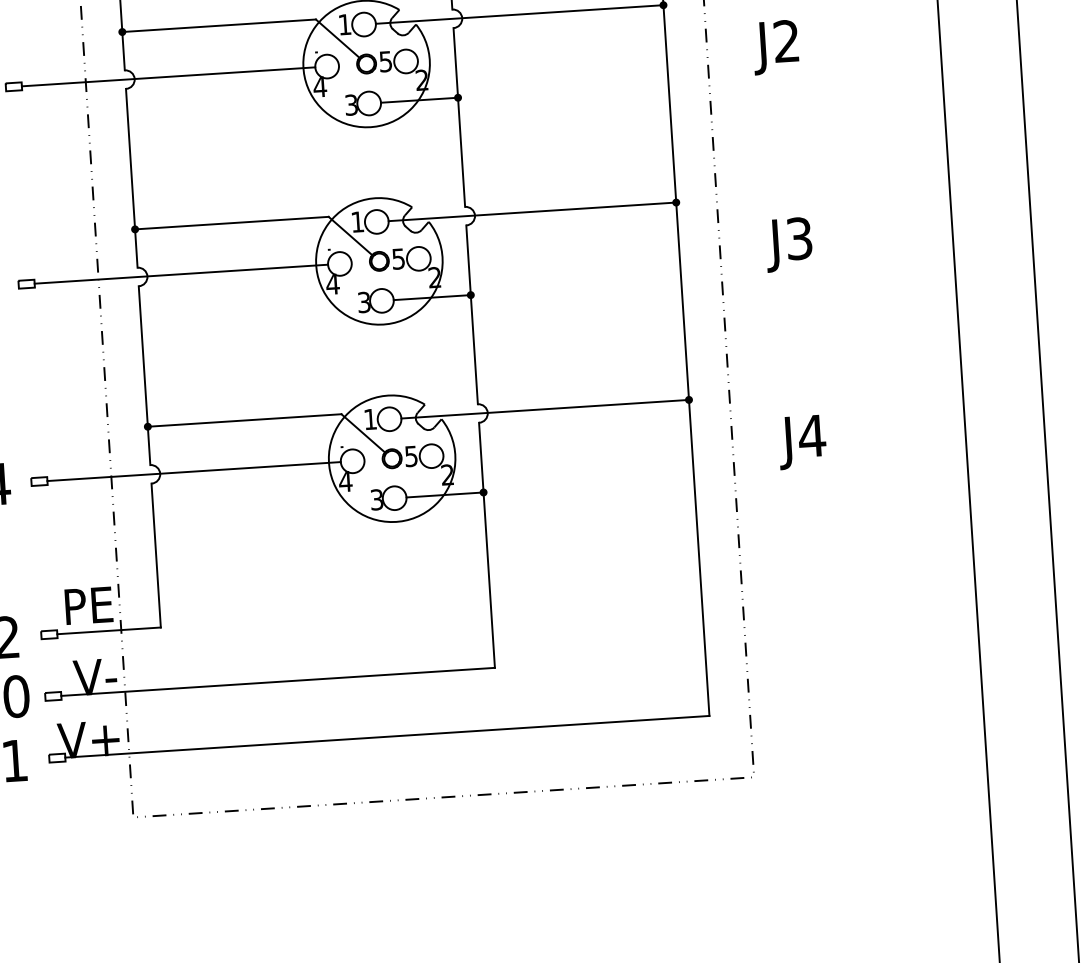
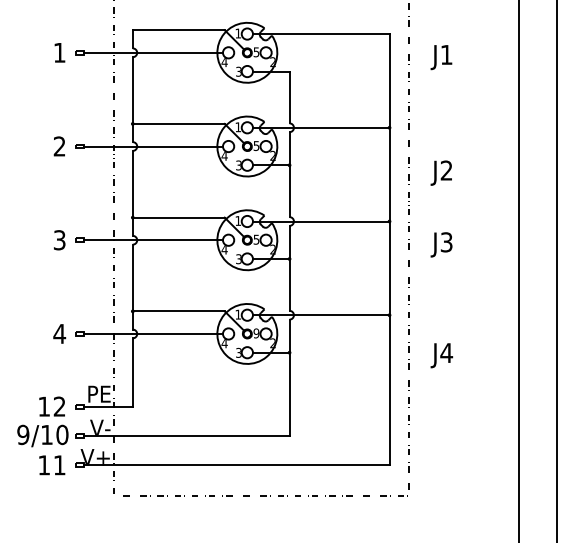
text: (773, 46) -> (440, 172), moved
text: (801, 441) -> (441, 355), moved
text: (411, 456) -> (256, 333), 5 -> 9

